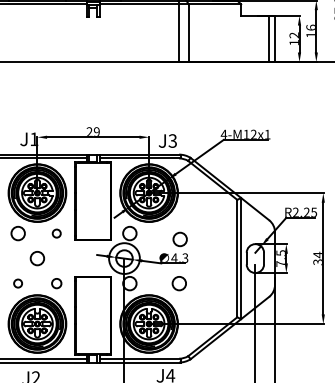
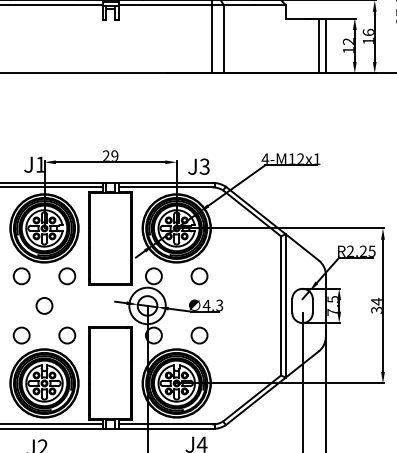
circle: (56, 233) -> (67, 276), size x1.67
circle: (180, 239) -> (199, 276), moved
circle: (18, 283) -> (21, 335), size x1.67
circle: (56, 283) -> (67, 335), size x1.43
circle: (179, 283) -> (199, 335), moved

